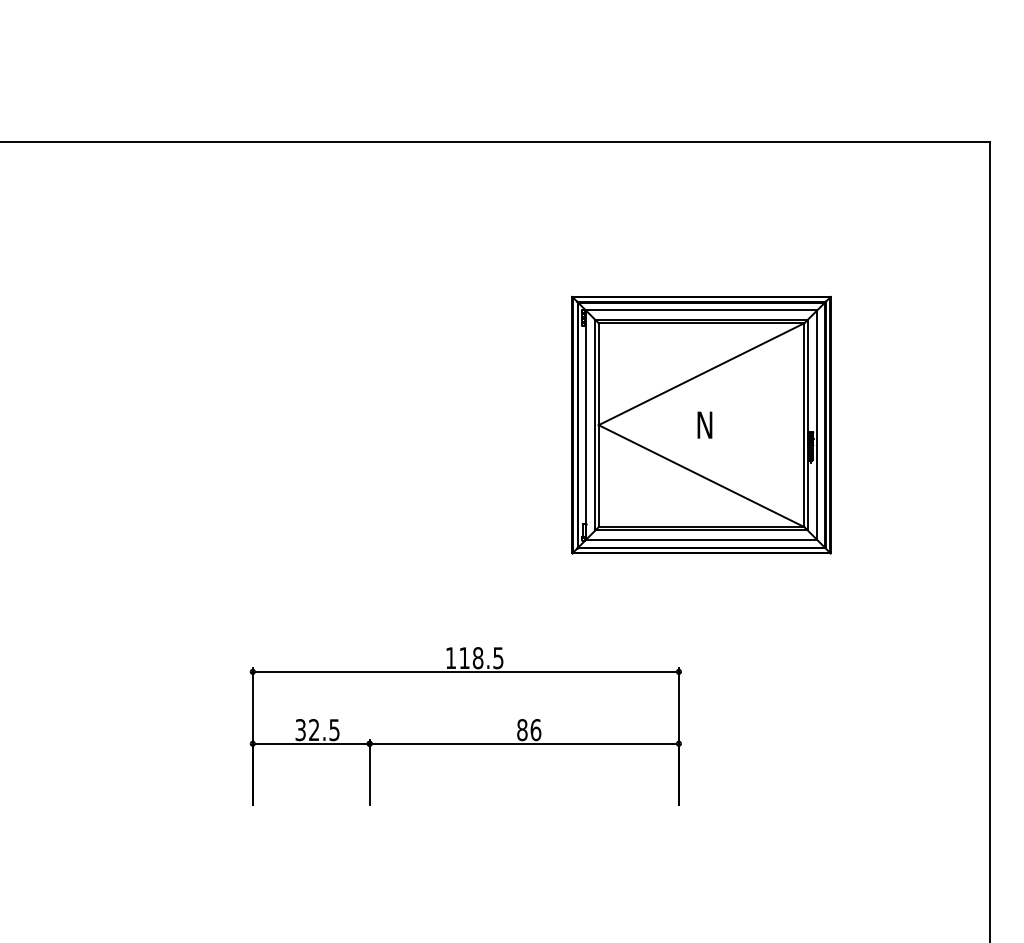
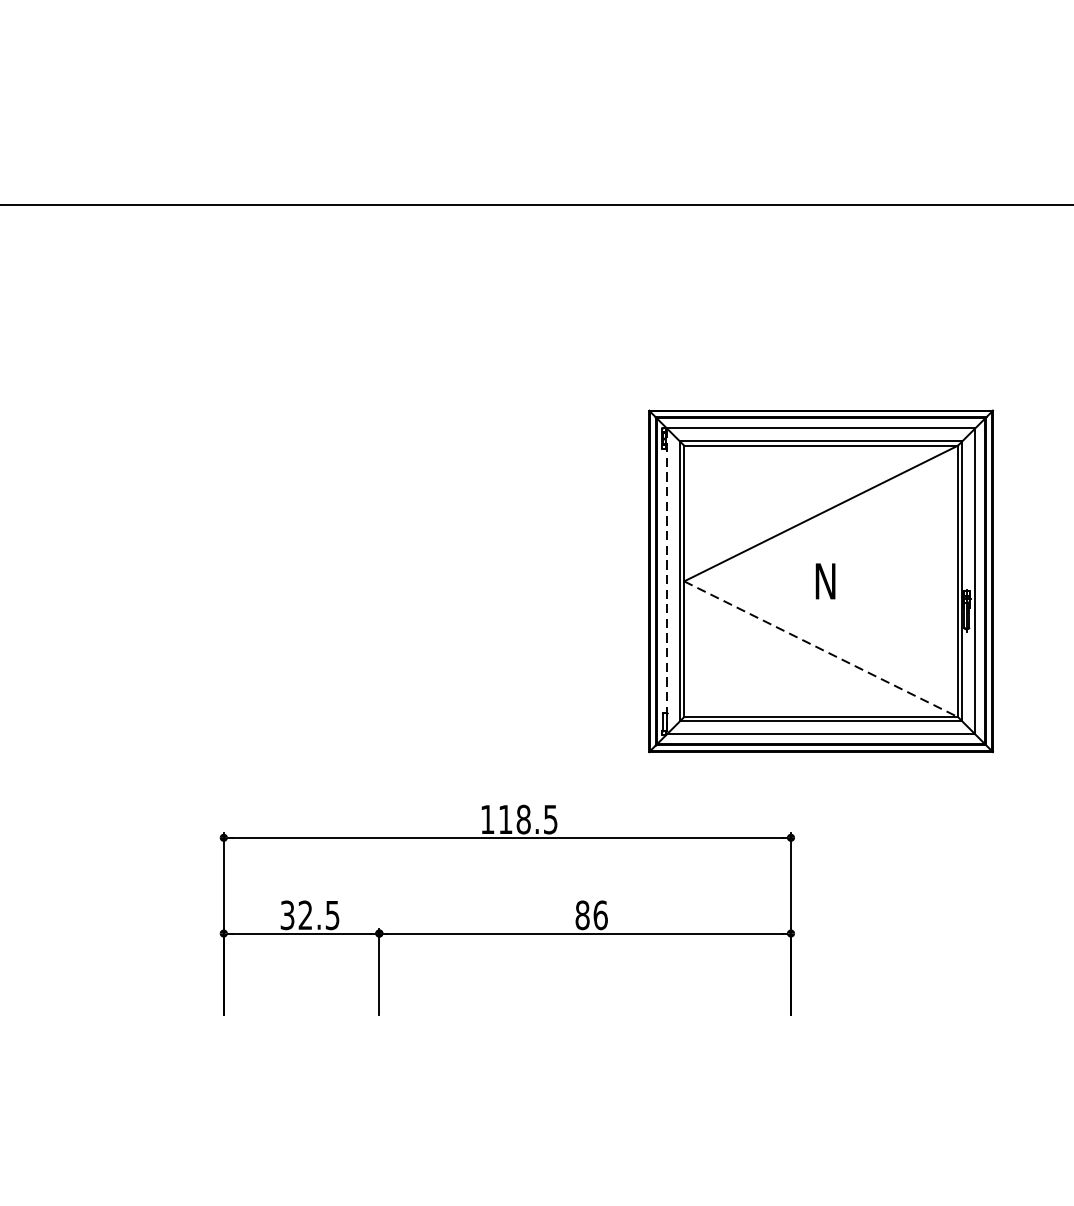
line: (585, 425) -> (666, 581), solid -> dashed
line: (701, 476) -> (821, 649), solid -> dashed
part: (465, 726) -> (506, 910), moved

